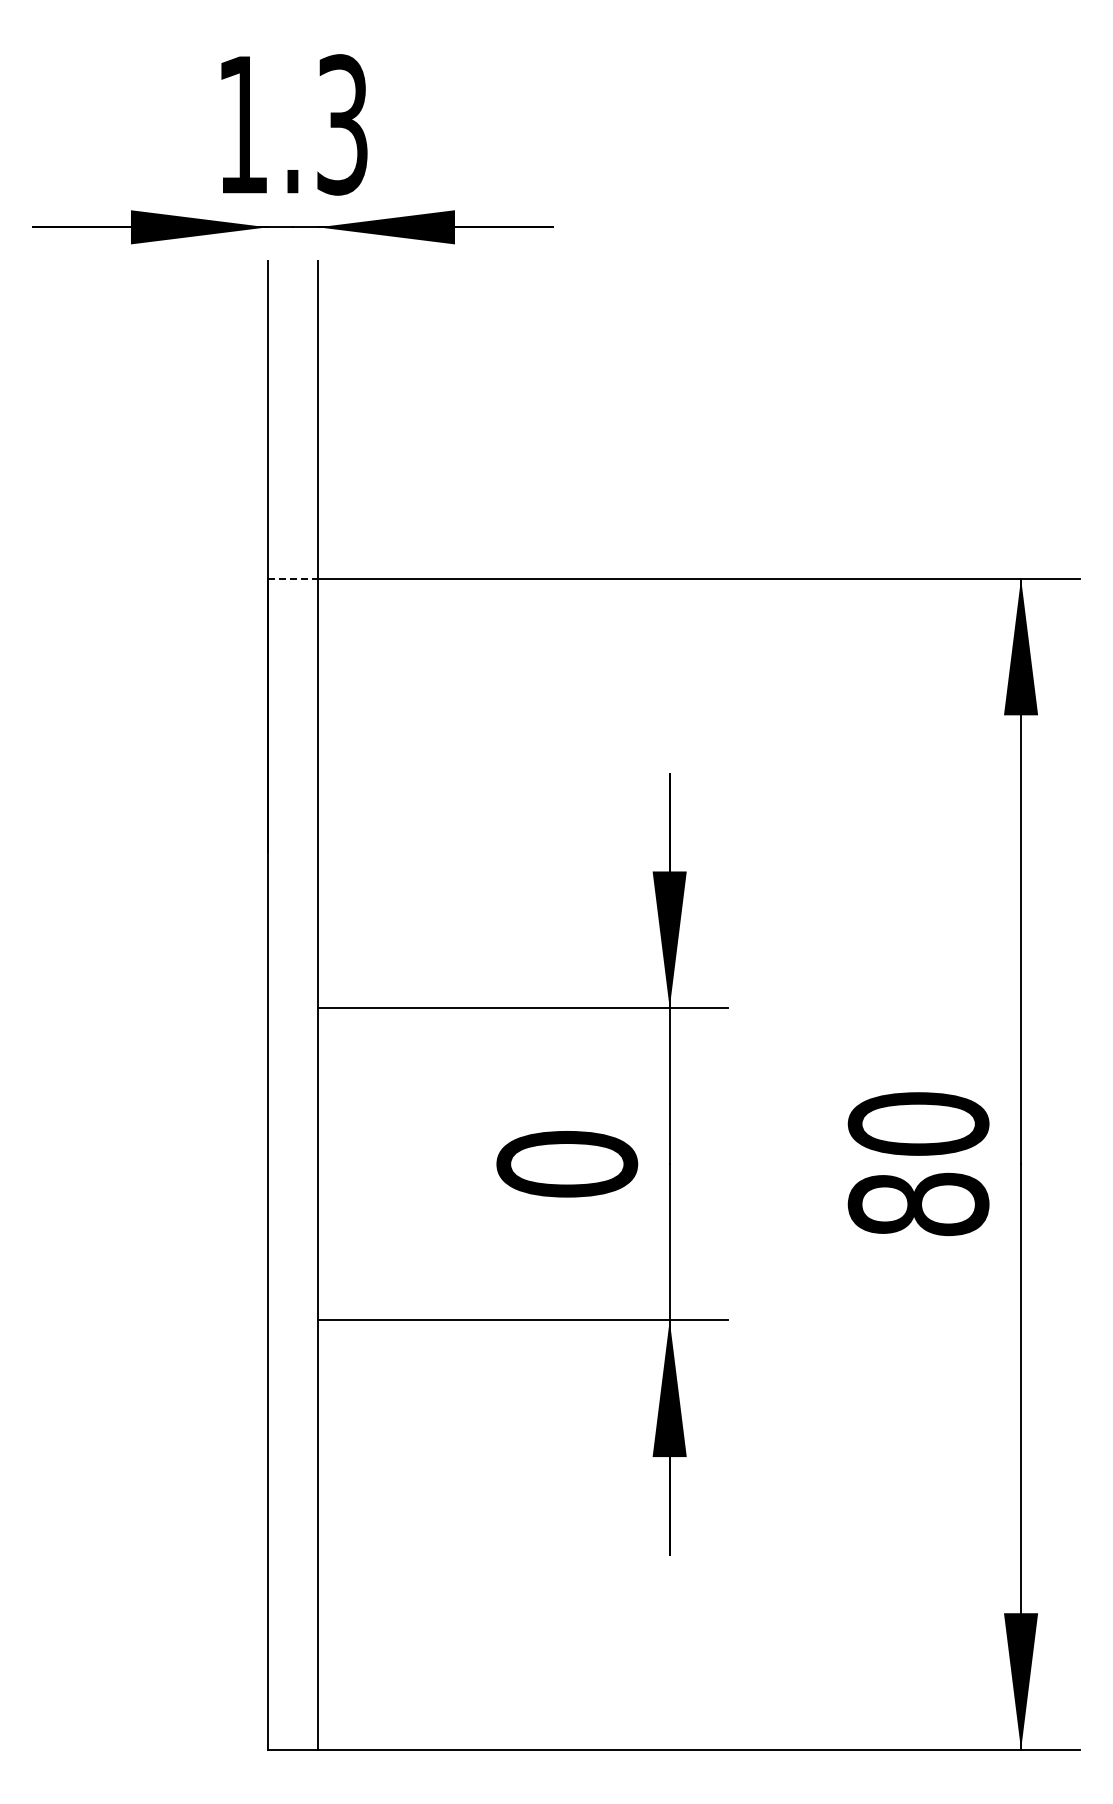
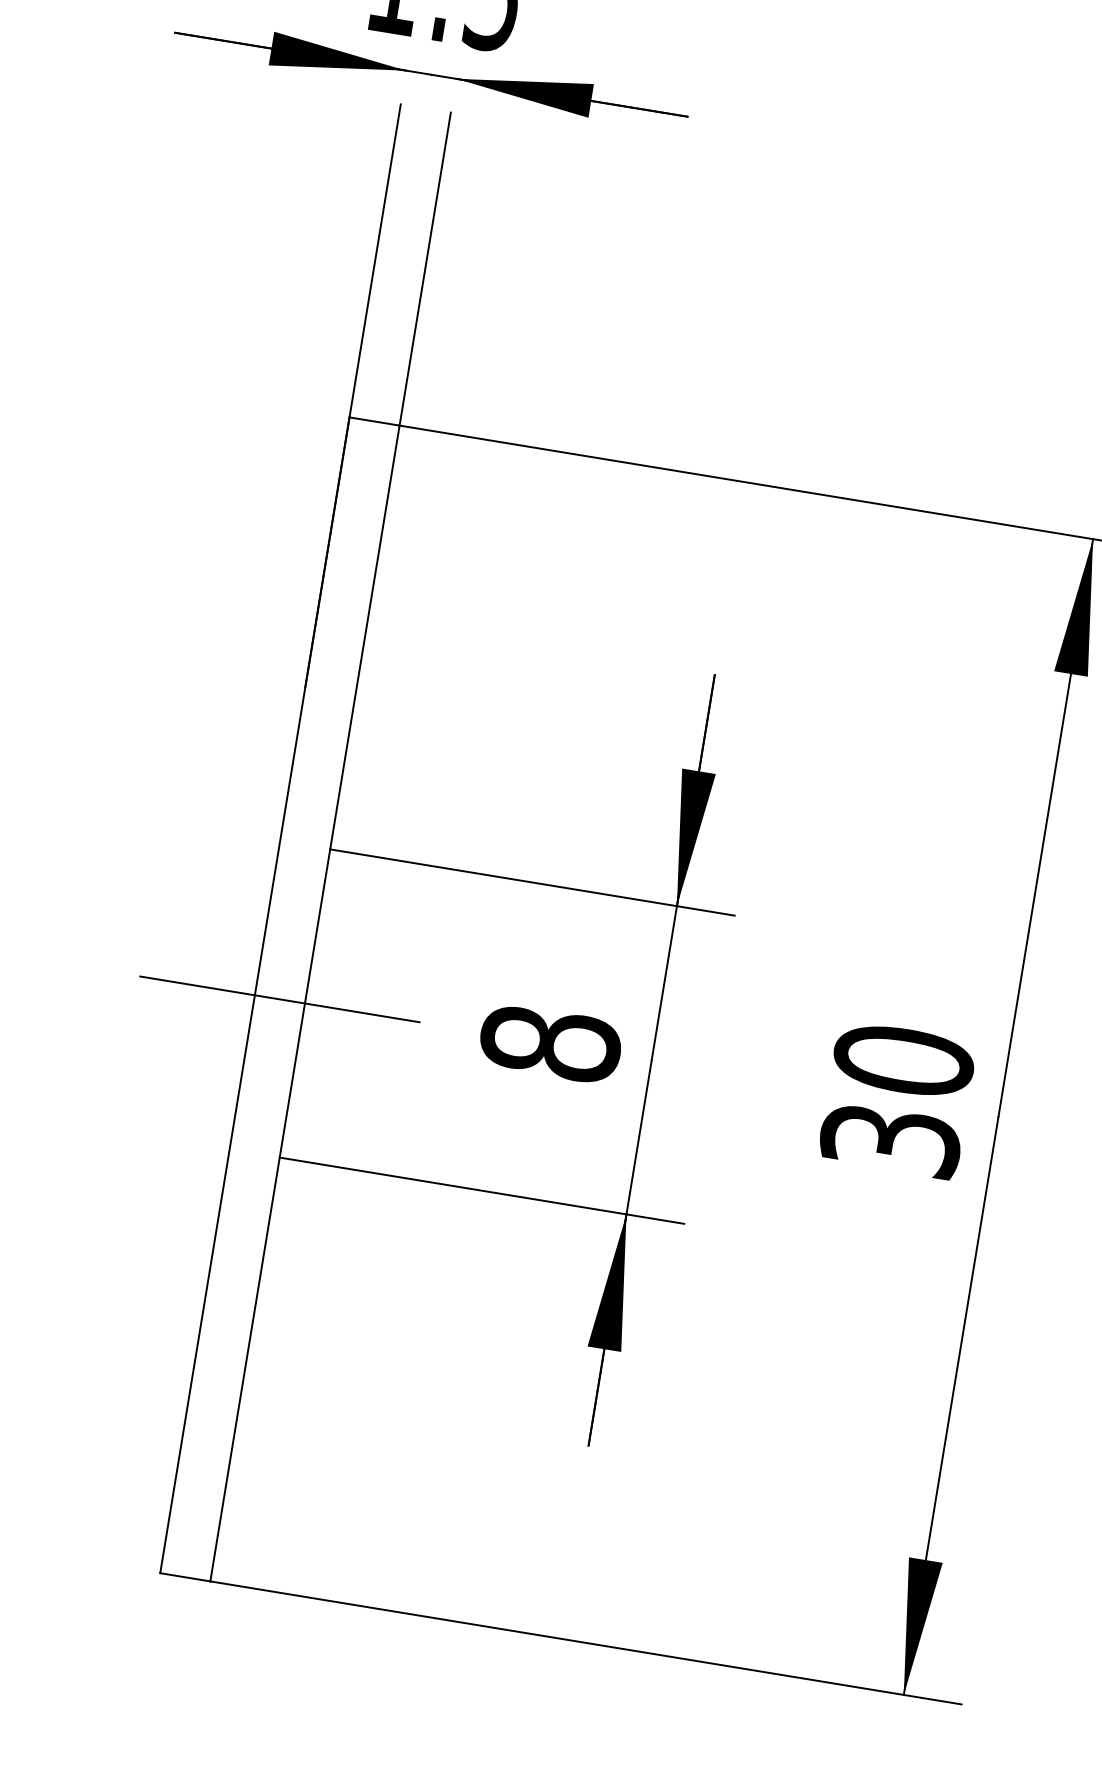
line: (293, 578) -> (375, 421), dashed -> solid
line: (292, 1164) -> (279, 999), added
text: (566, 1164) -> (549, 1043), 0 -> 8
text: (918, 1204) -> (890, 1140), 80 -> 30

